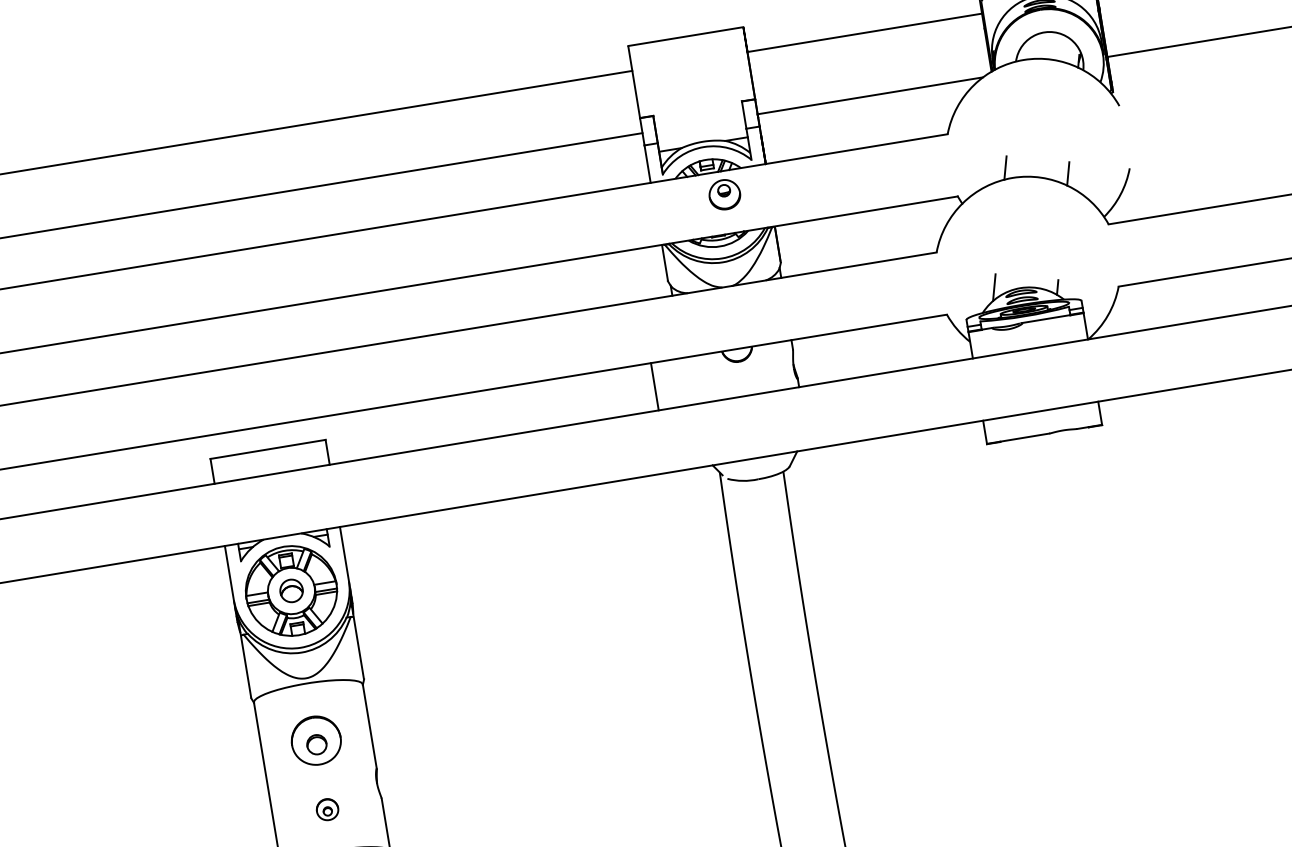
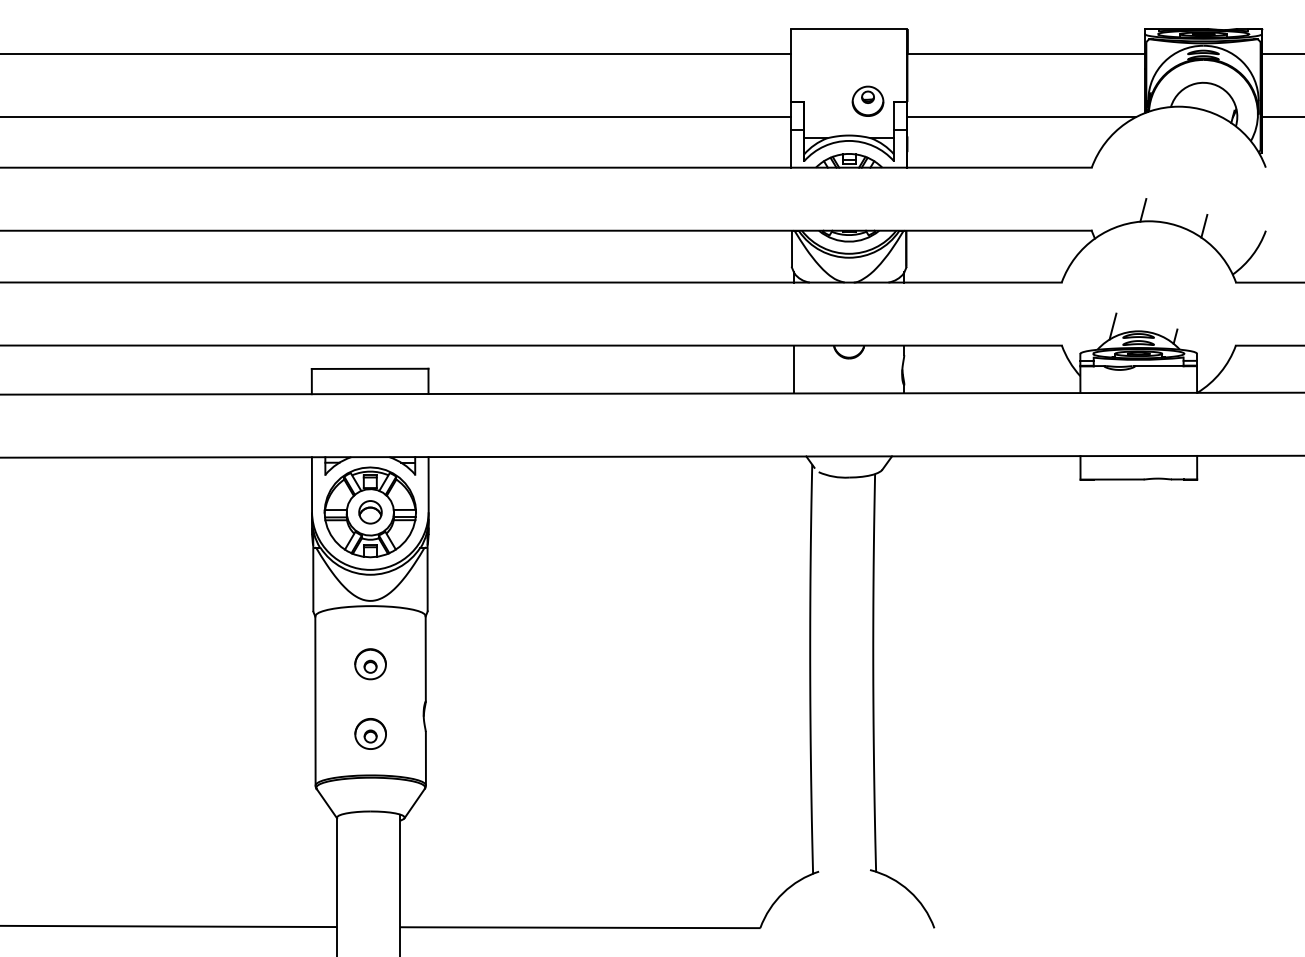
part: (724, 193) -> (867, 100), moved
line: (654, 386) -> (793, 369), moved
part: (316, 741) -> (370, 664), size x0.62
part: (327, 809) -> (370, 733), size x1.43

